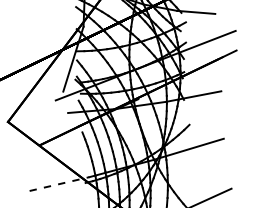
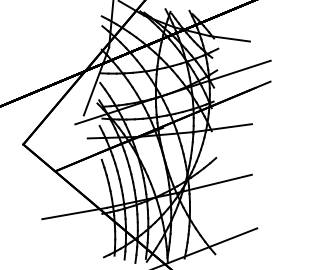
line: (59, 184) -> (74, 213), dashed -> solid

